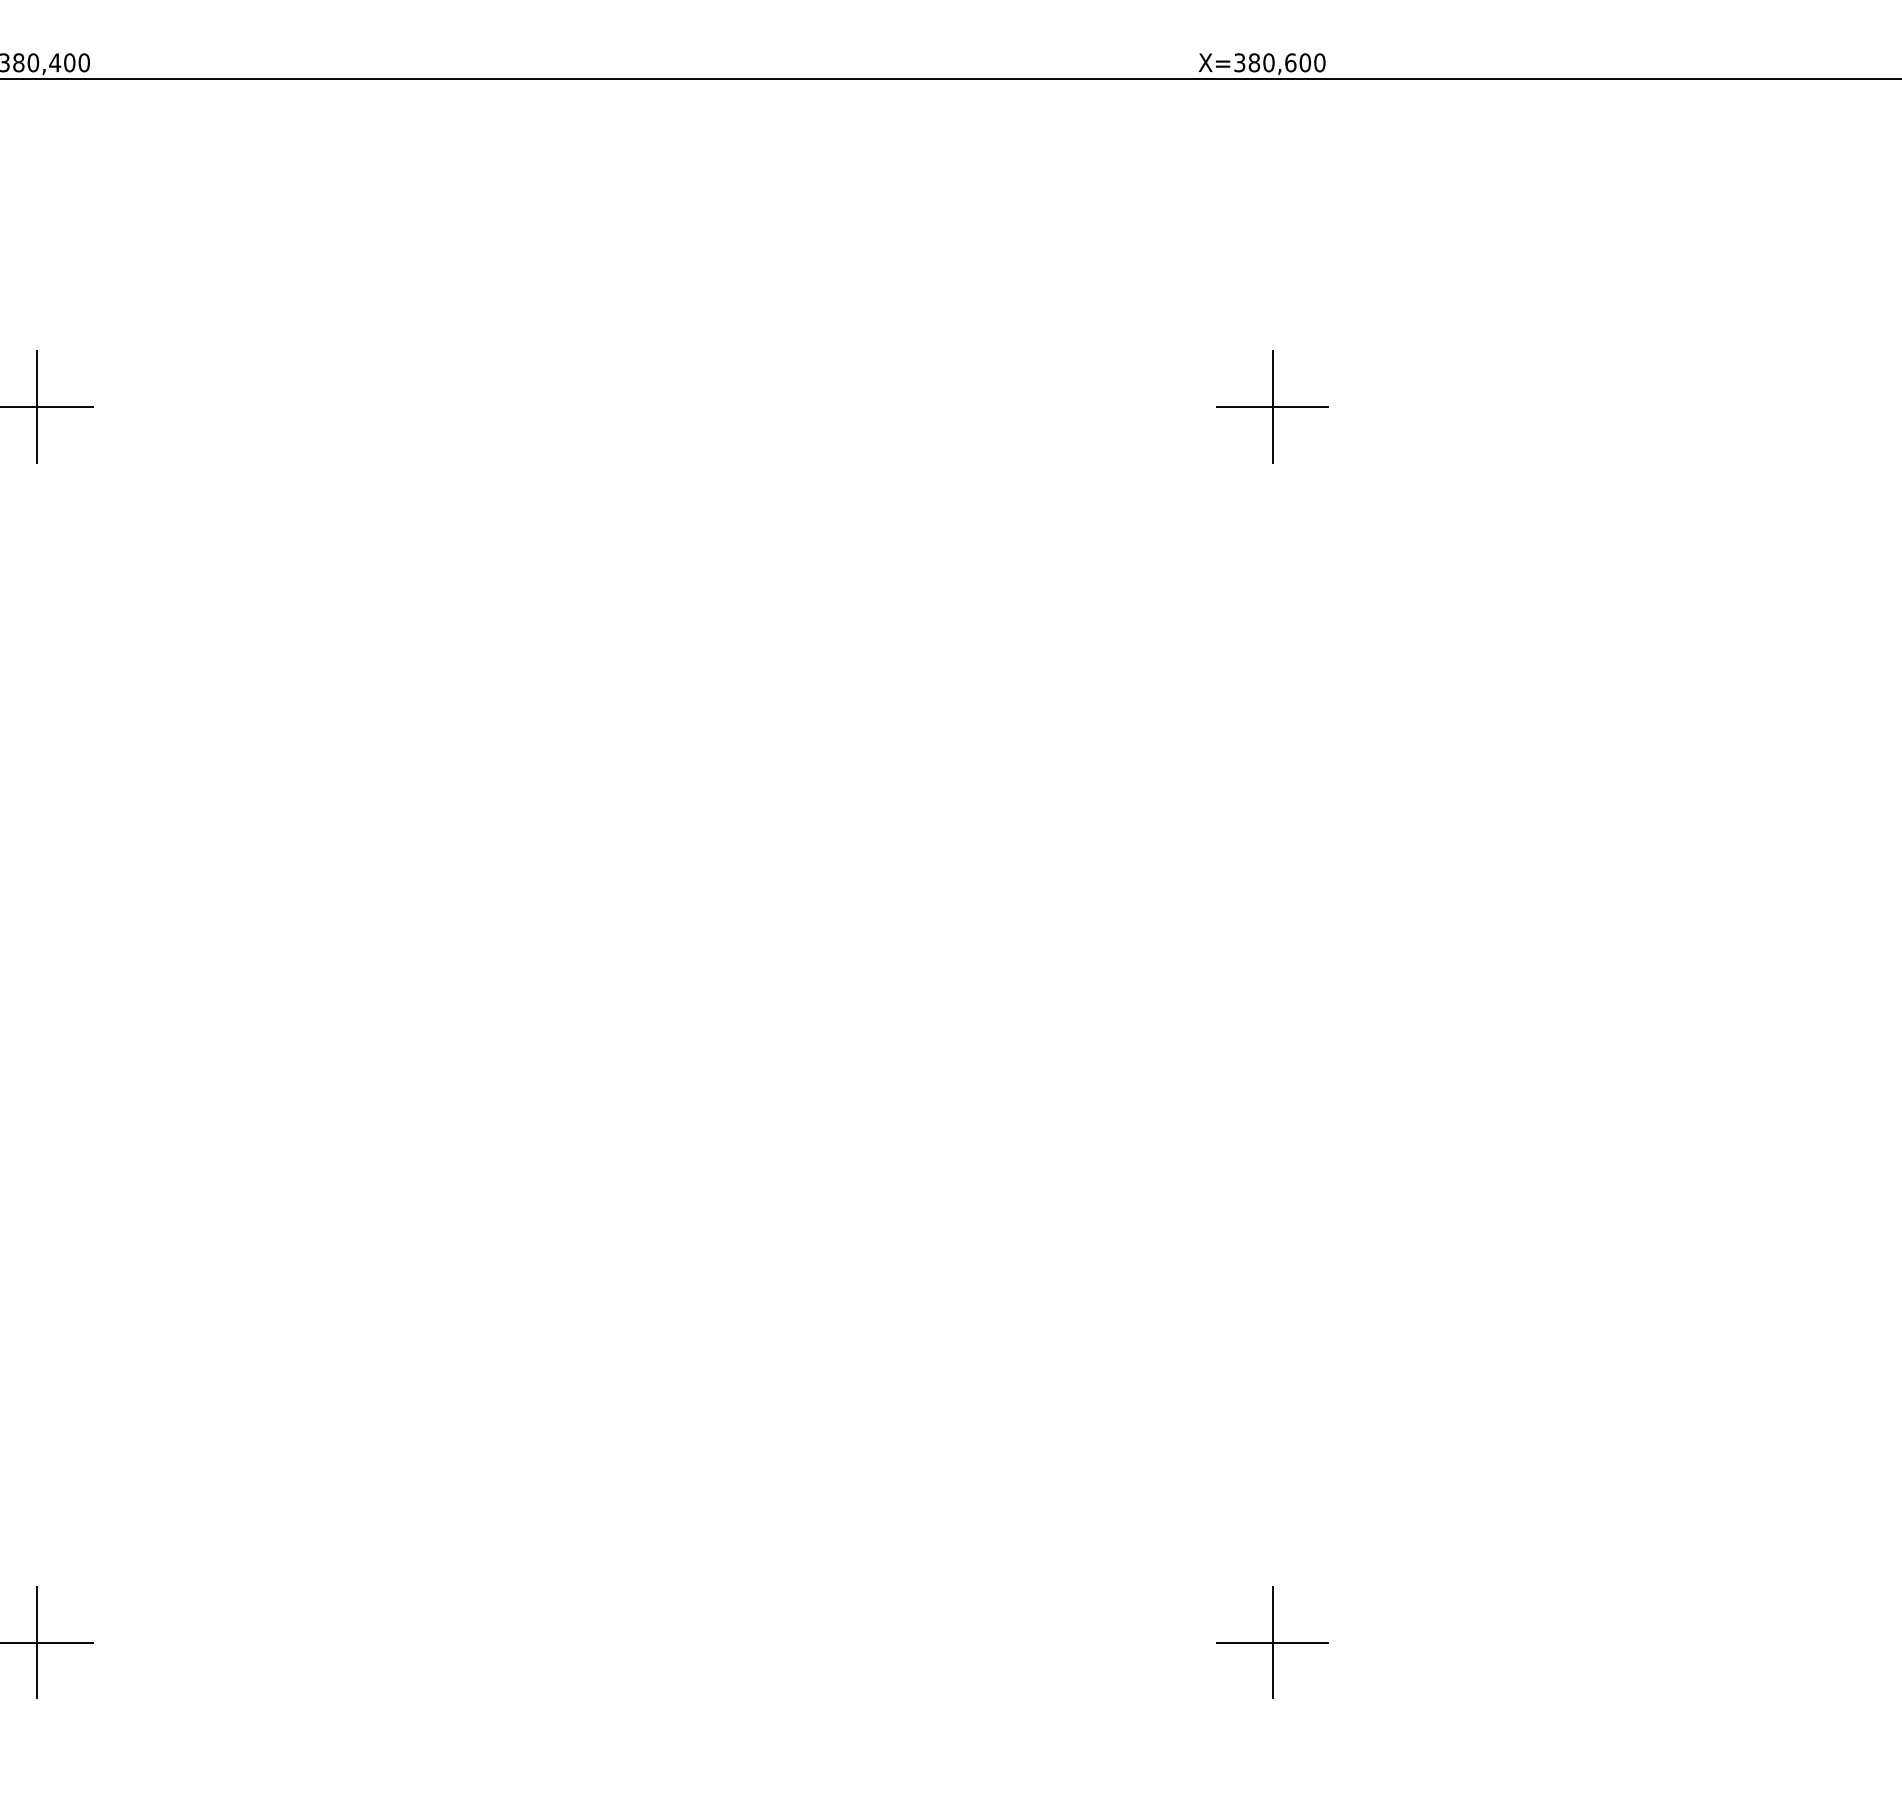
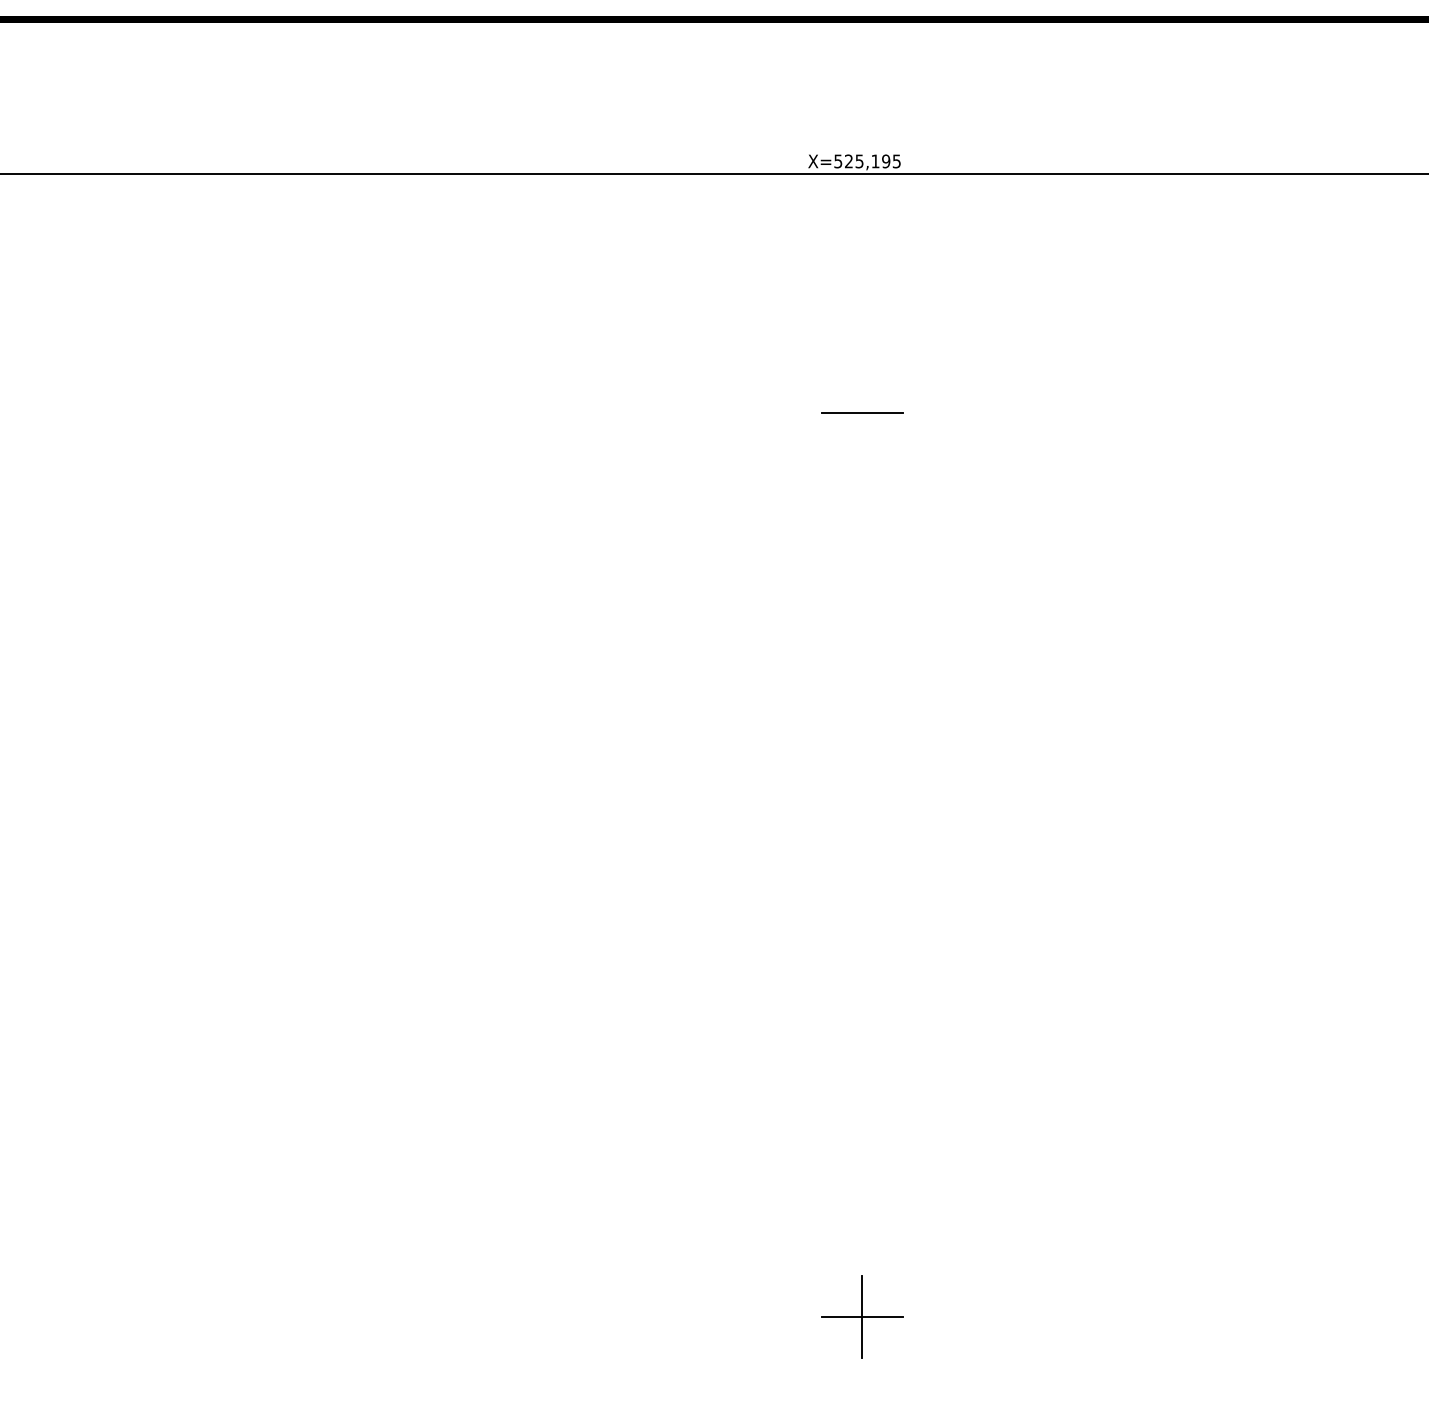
text: (1279, 62) -> (867, 161), X=380,600 -> X=525,195
line: (1272, 406) -> (862, 412), removed

